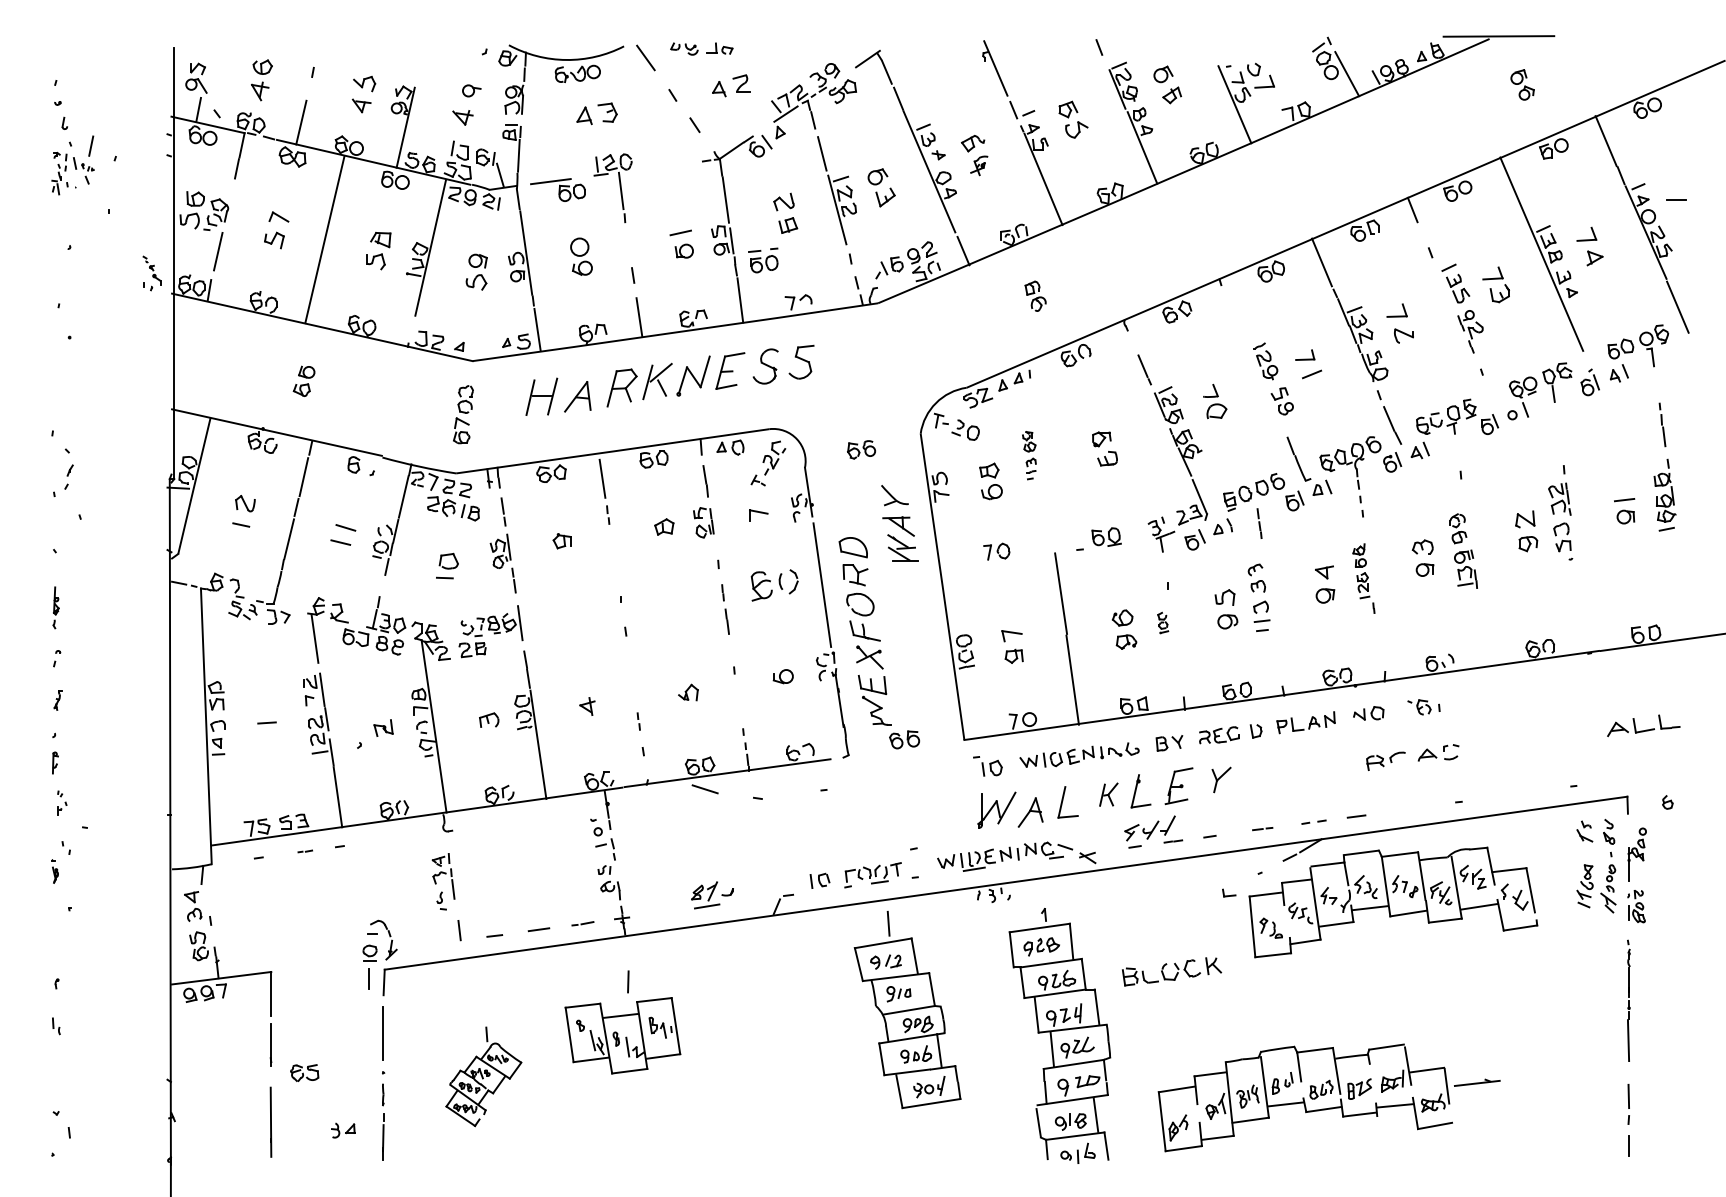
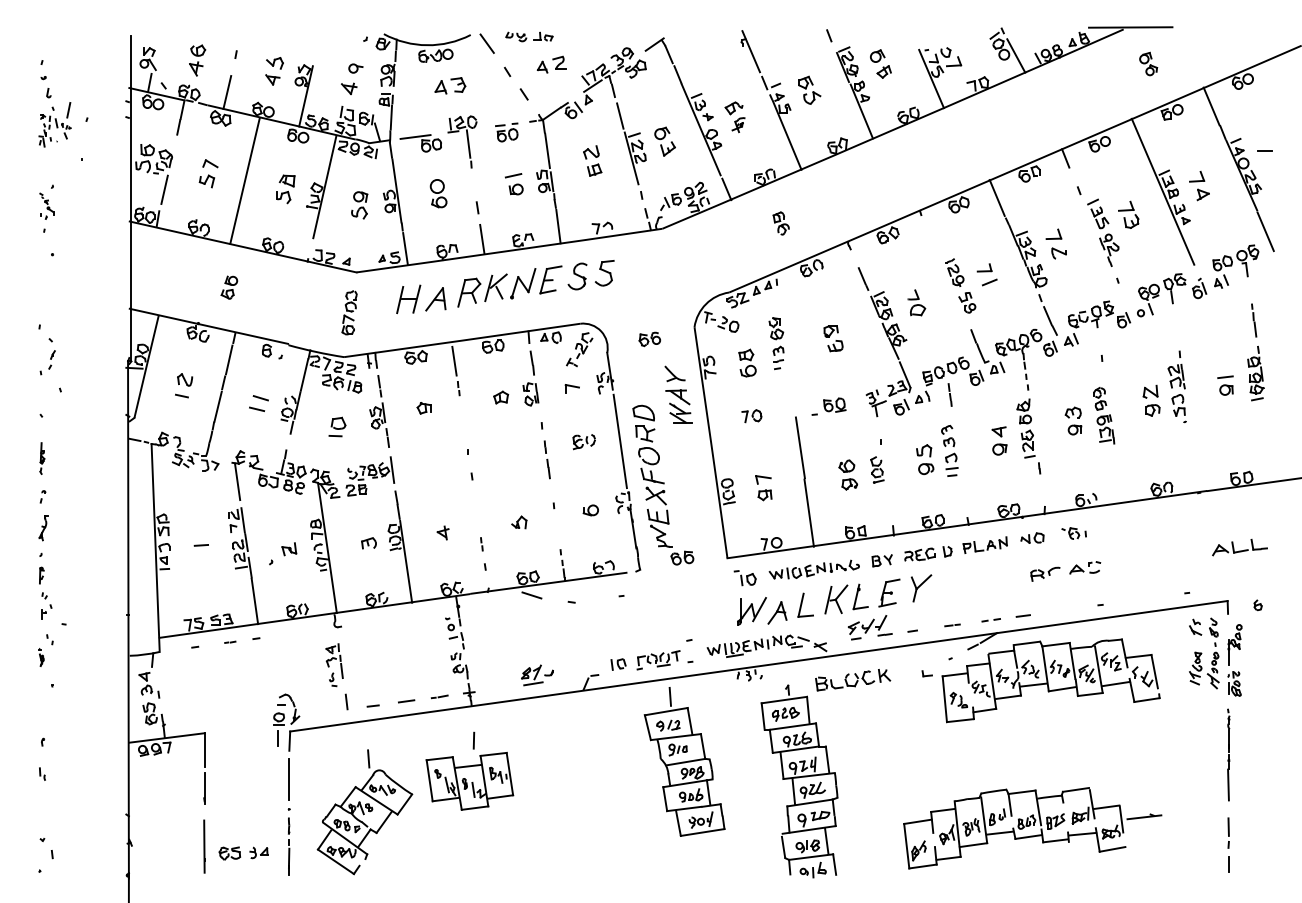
part: (762, 260) -> (506, 132), moved
part: (151, 272) -> (46, 205), moved
part: (1029, 455) -> (776, 343), size x1.43
part: (1363, 578) -> (1028, 436), size x1.43
part: (773, 586) -> (583, 442), size x0.62
part: (1163, 622) -> (877, 469), size x1.67
part: (57, 700) -> (43, 528), size x1.67
part: (1221, 780) -> (921, 588), size x1.43
part: (1108, 794) -> (836, 599), size x1.67
part: (61, 802) -> (46, 605), size x1.43
part: (1172, 972) -> (853, 680), moved
part: (304, 1073) -> (229, 853), moved
part: (483, 1077) -> (364, 812), size x1.67
part: (1328, 1098) -> (1032, 828), moved

